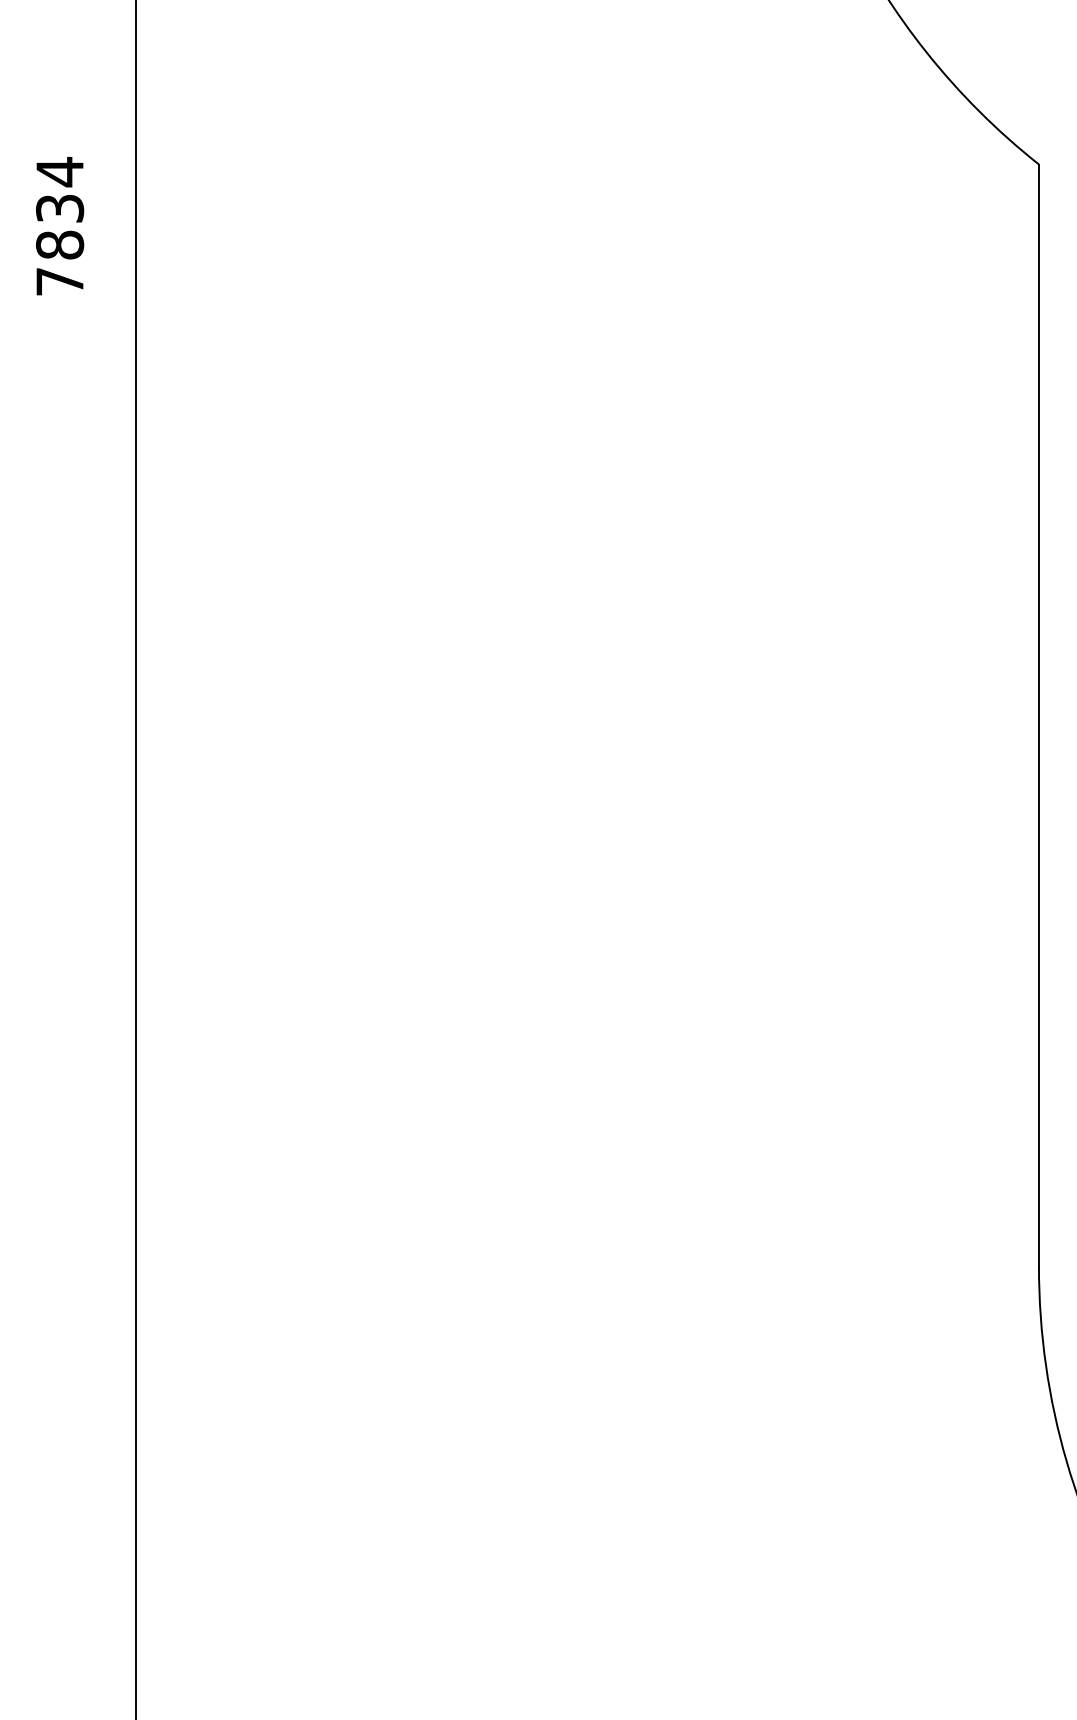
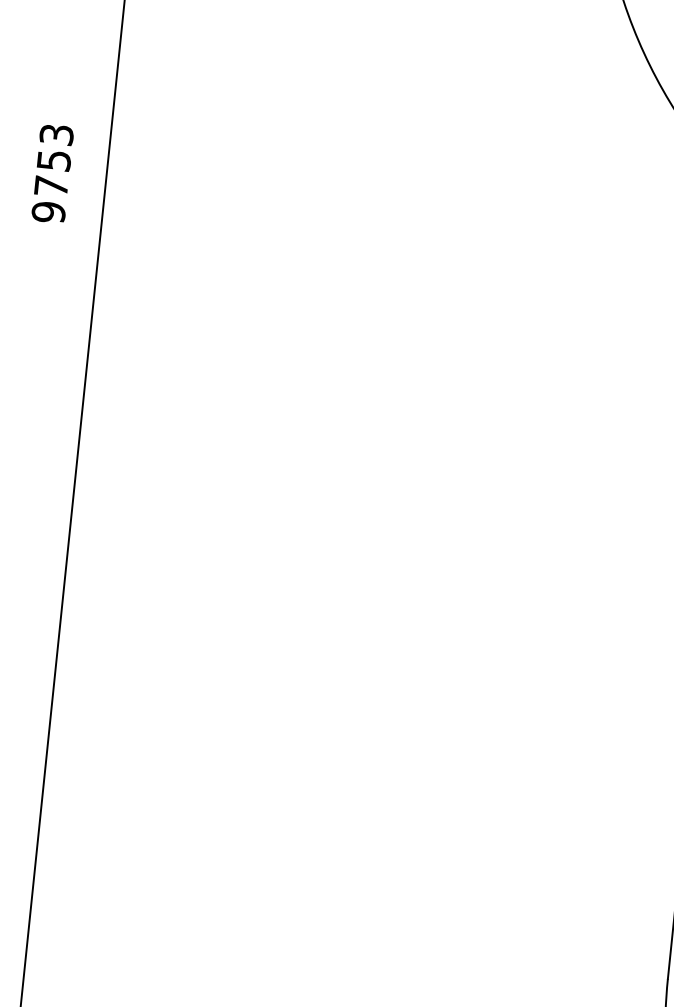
text: (60, 226) -> (53, 173), 7834 -> 9753

